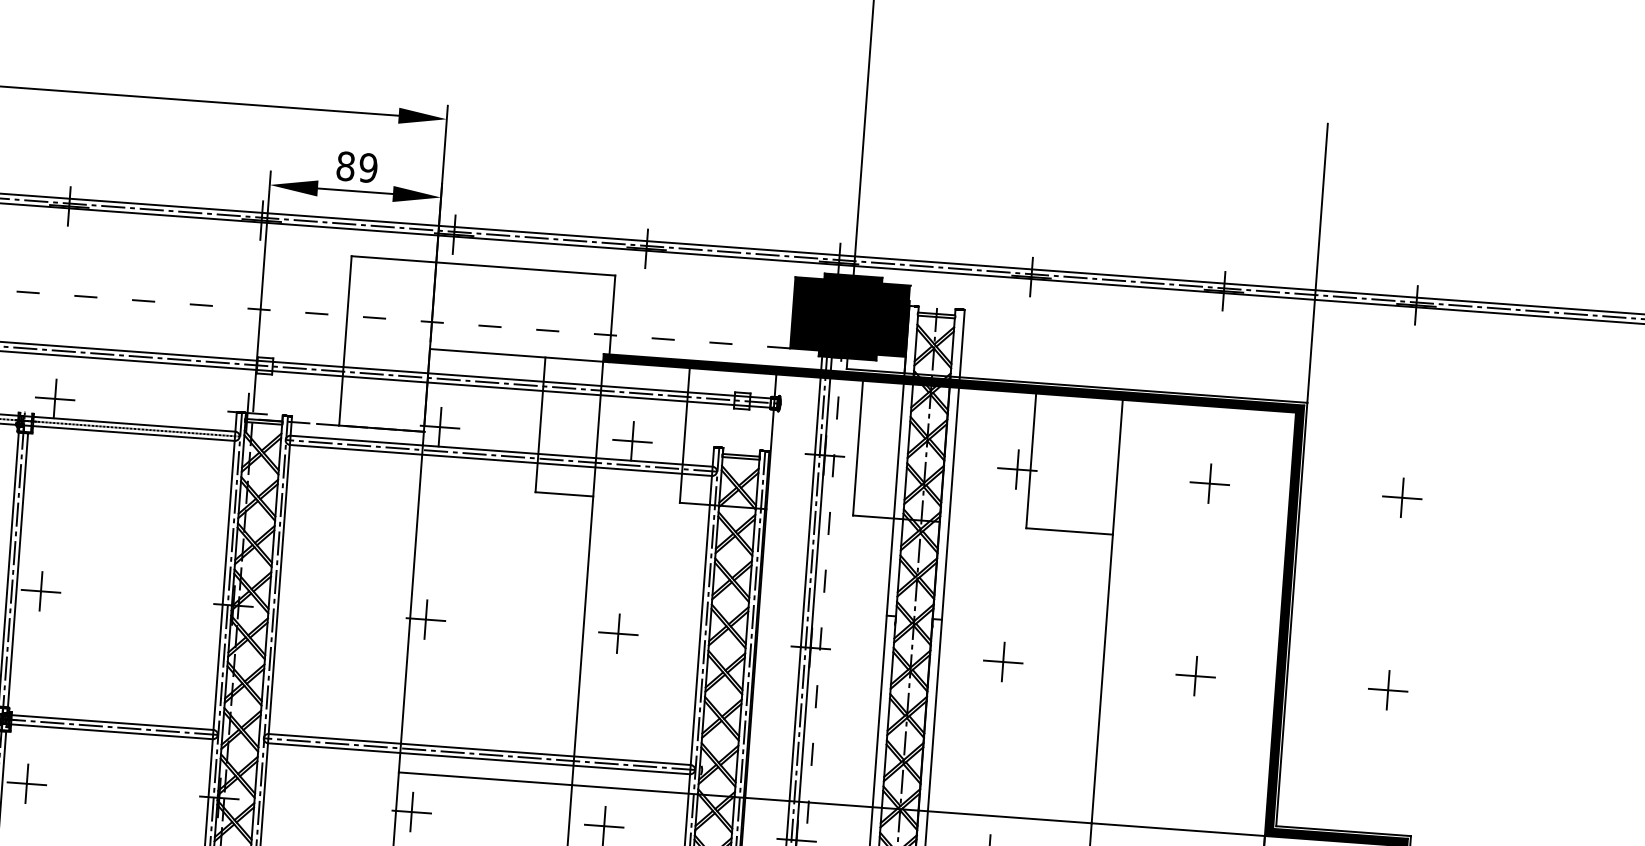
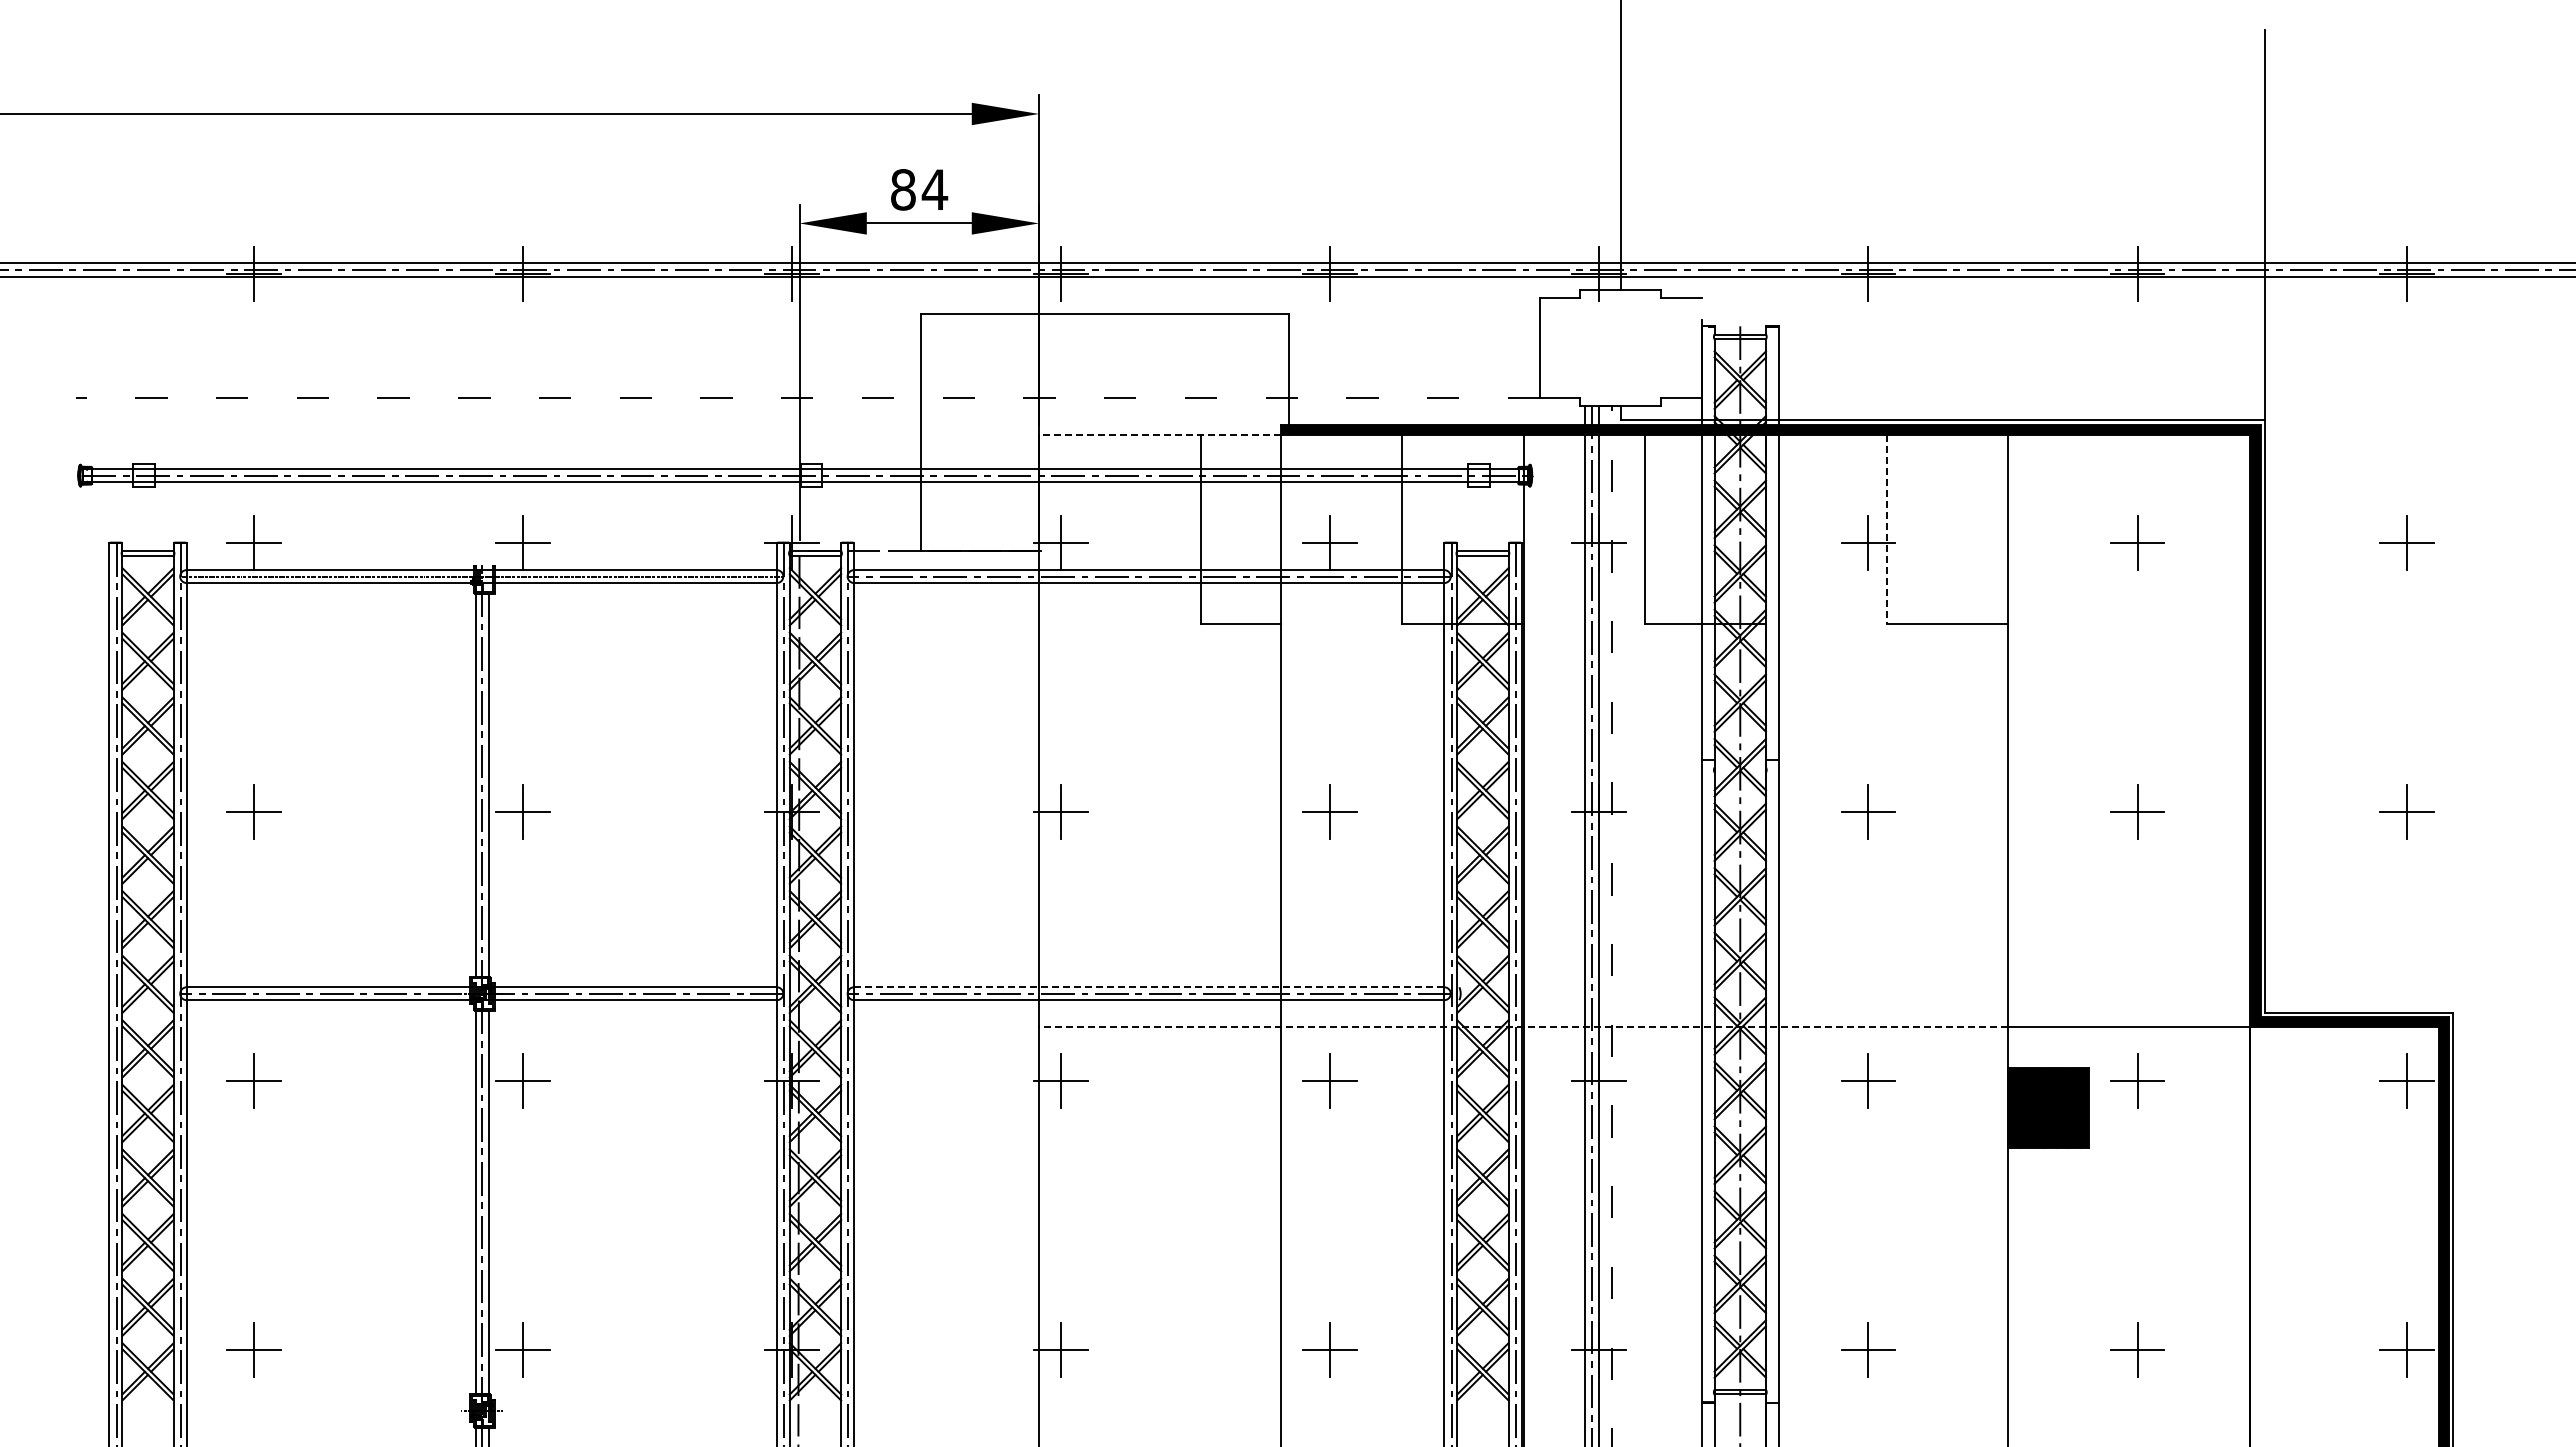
text: (368, 167) -> (934, 189), 89 -> 84
fill: (850, 316) -> (1620, 347), removed
line: (516, 355) -> (1159, 435), solid -> dashed
line: (1031, 460) -> (1886, 529), solid -> dashed
line: (479, 749) -> (1149, 987), solid -> dashed
line: (745, 797) -> (1523, 1027), solid -> dashed

